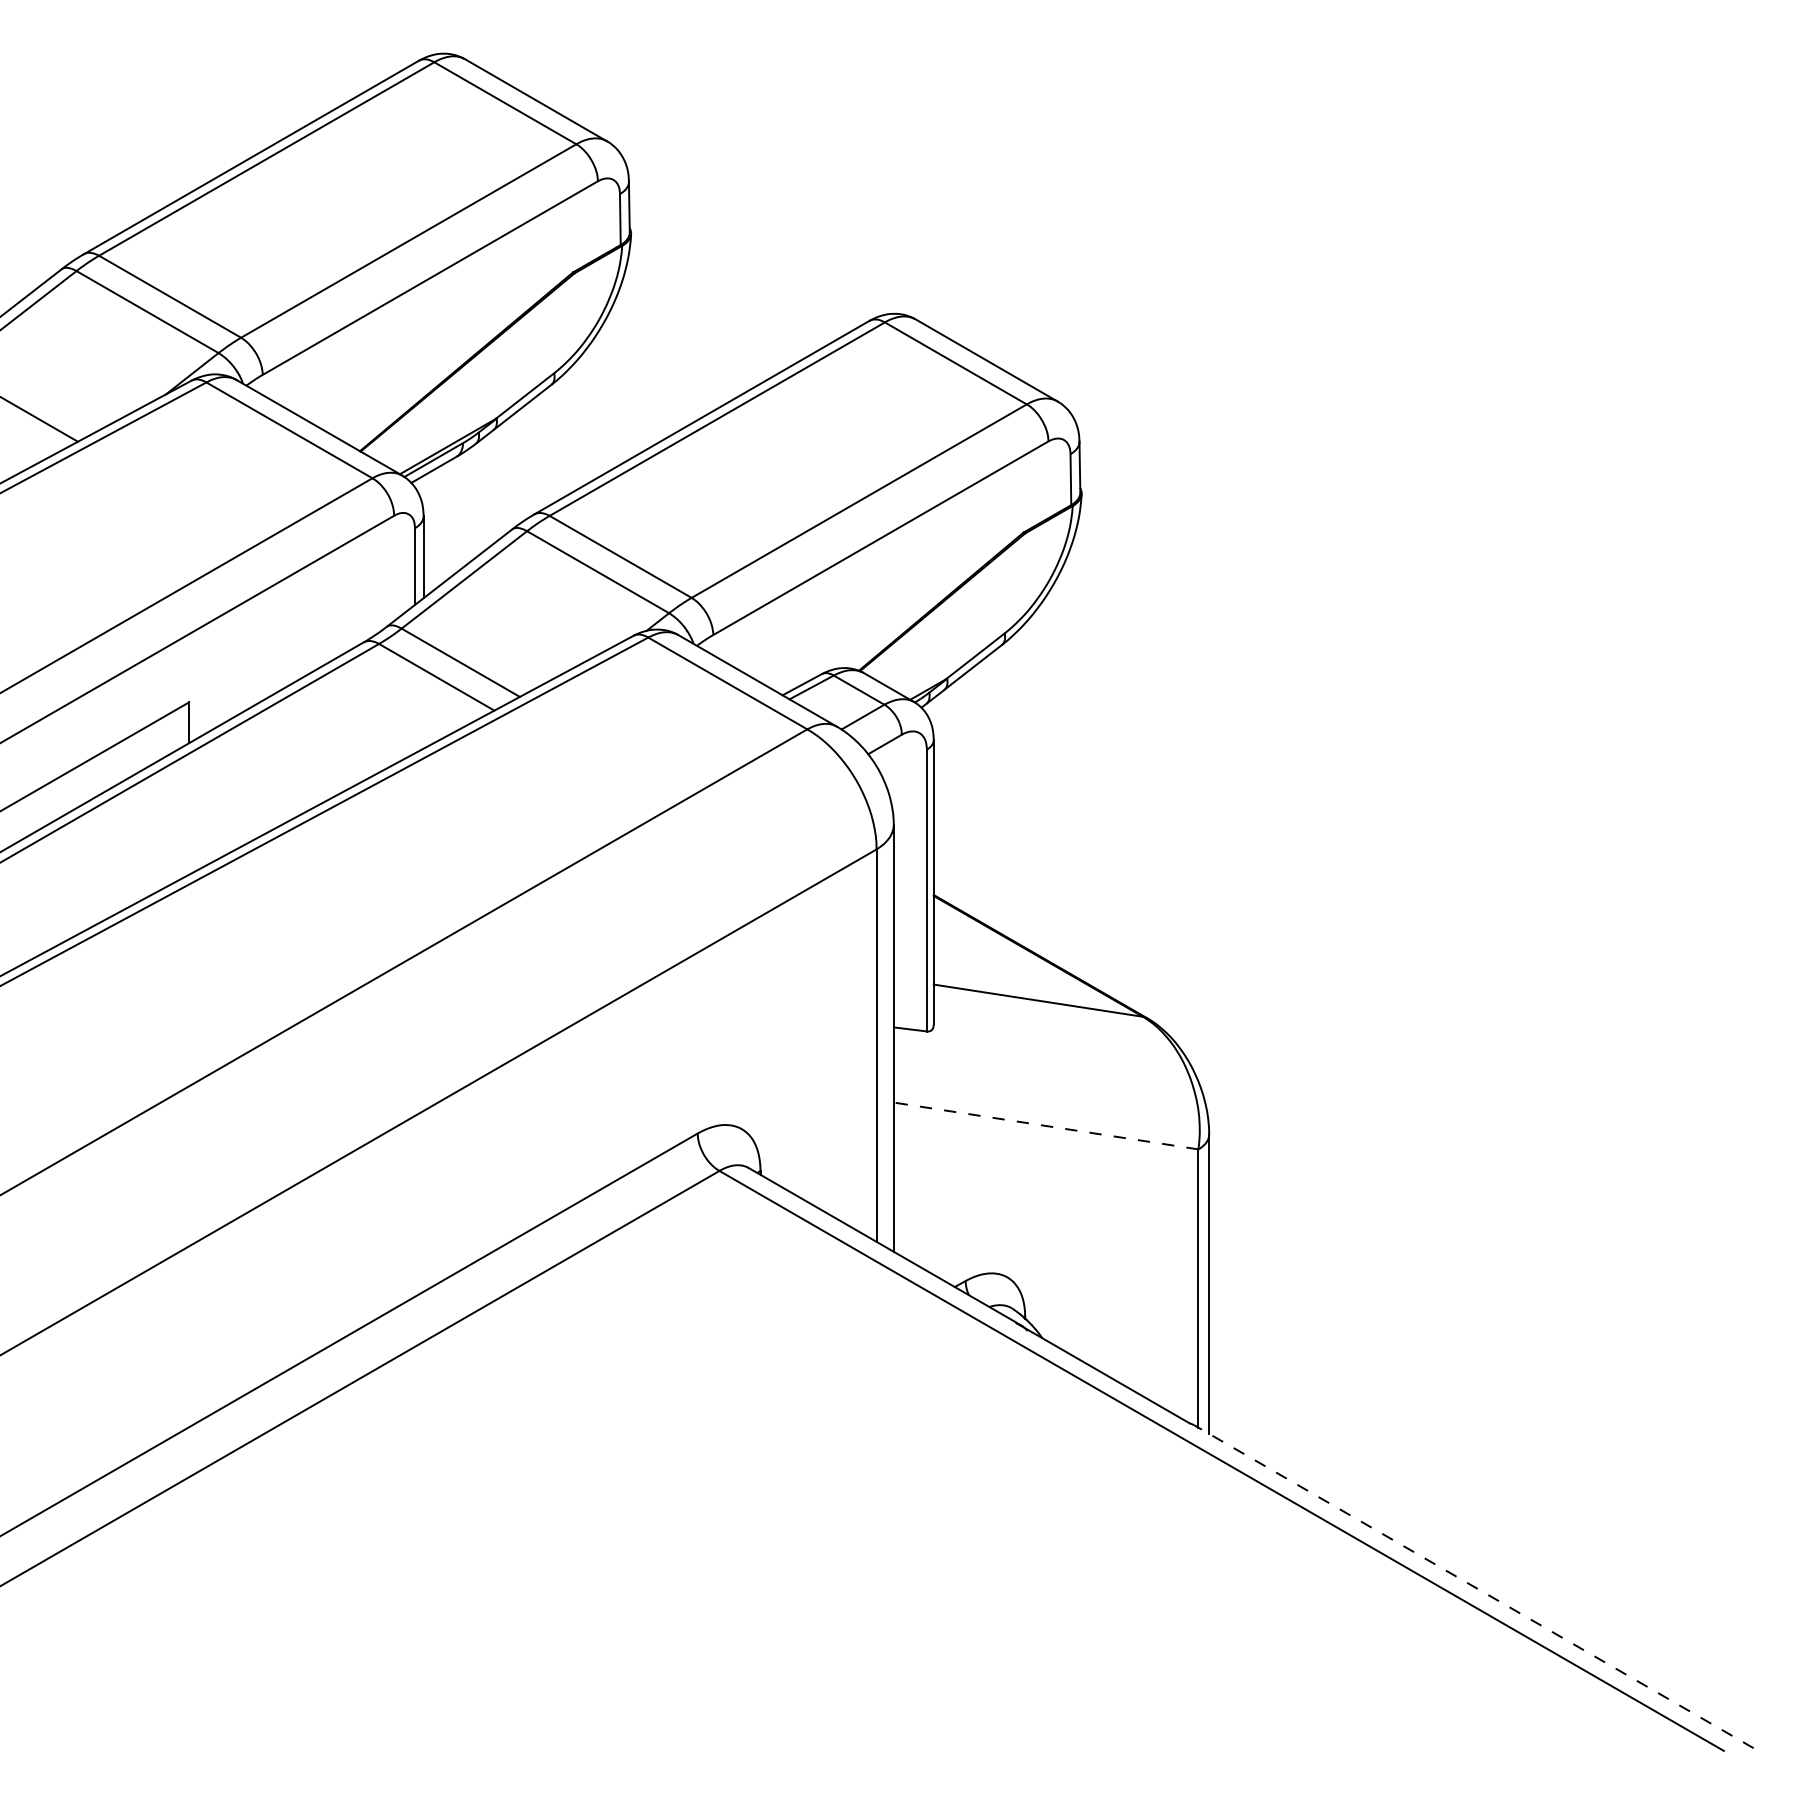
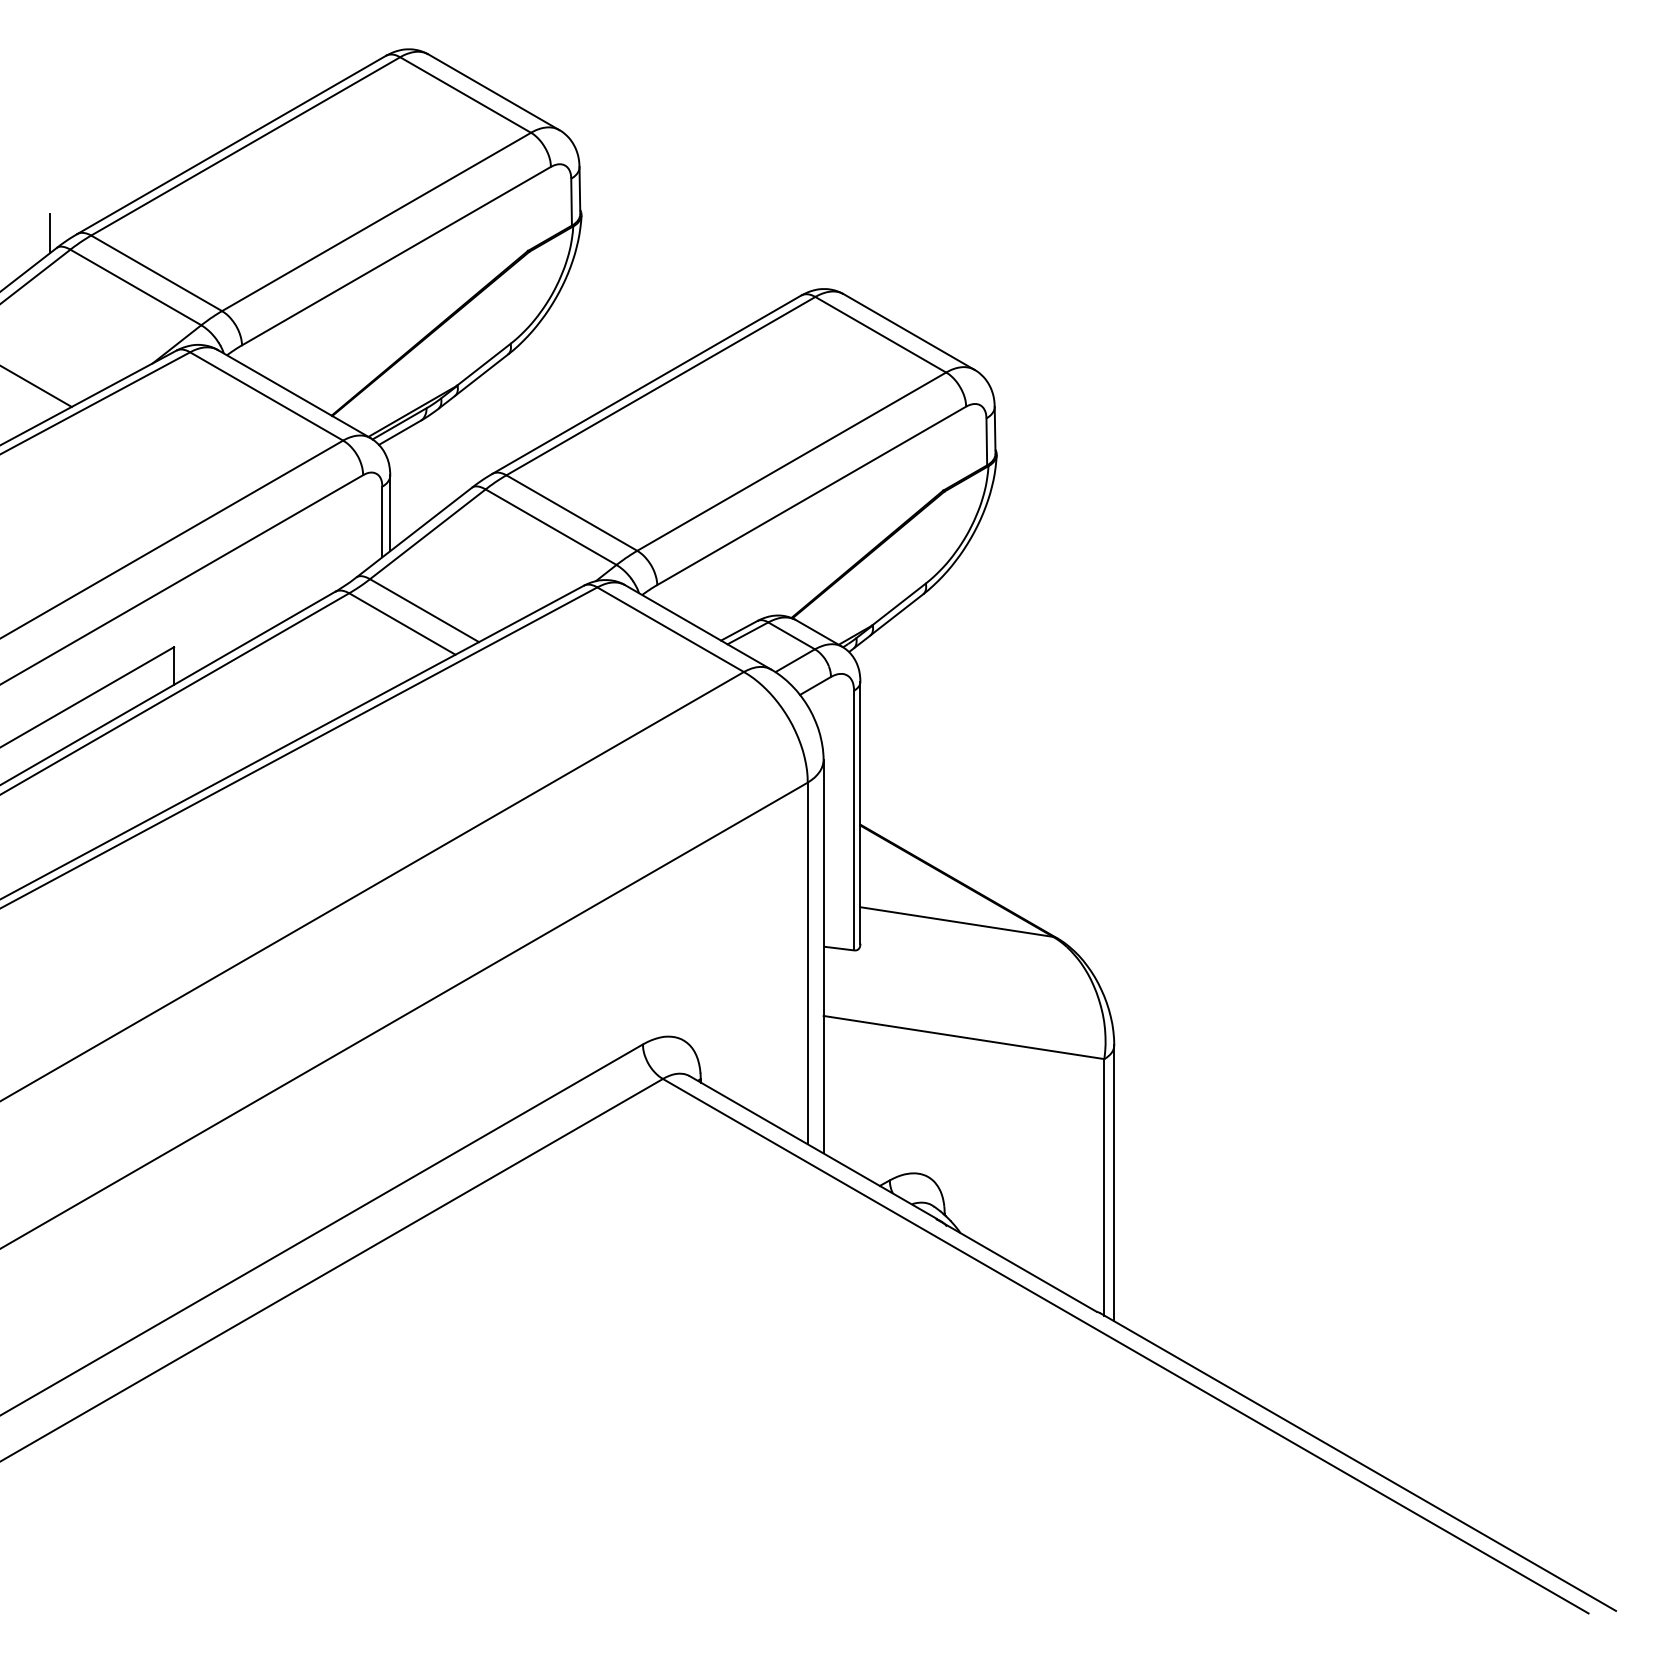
line: (54, 253) -> (50, 233), added
line: (1045, 1125) -> (963, 1037), dashed -> solid
line: (1474, 1587) -> (1358, 1462), dashed -> solid

